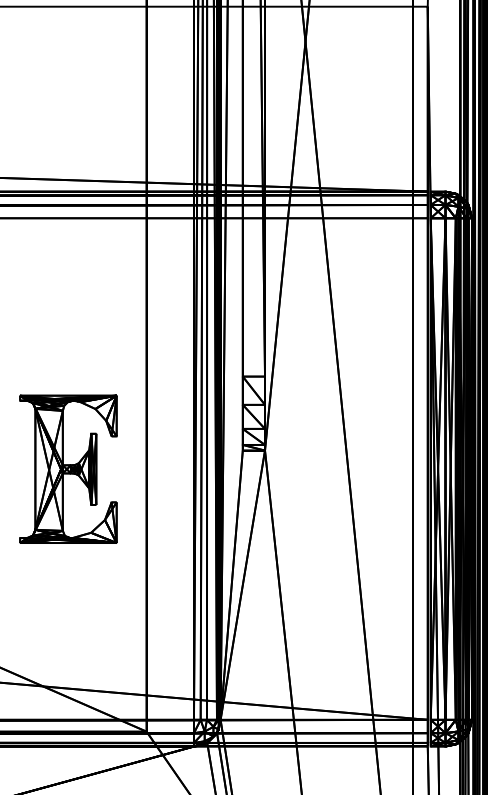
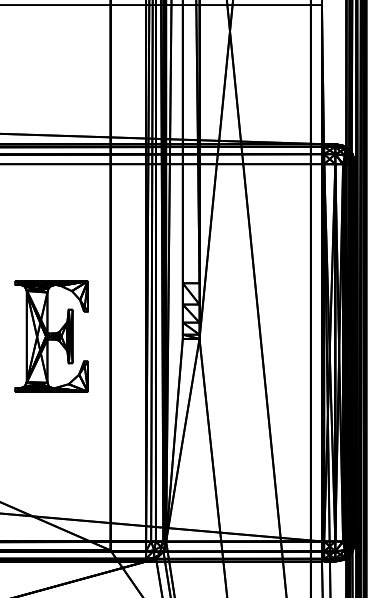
part: (68, 468) -> (51, 335), moved

